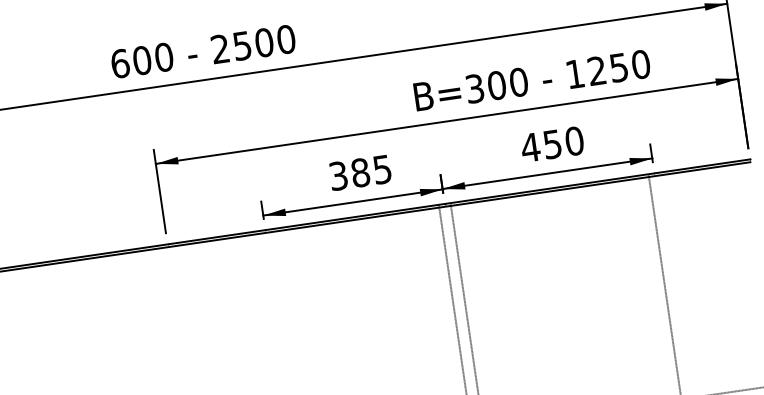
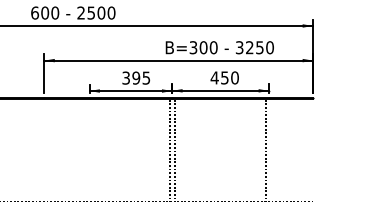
text: (574, 73) -> (239, 47), 1250 -> 3250
text: (360, 171) -> (136, 77), 385 -> 395

